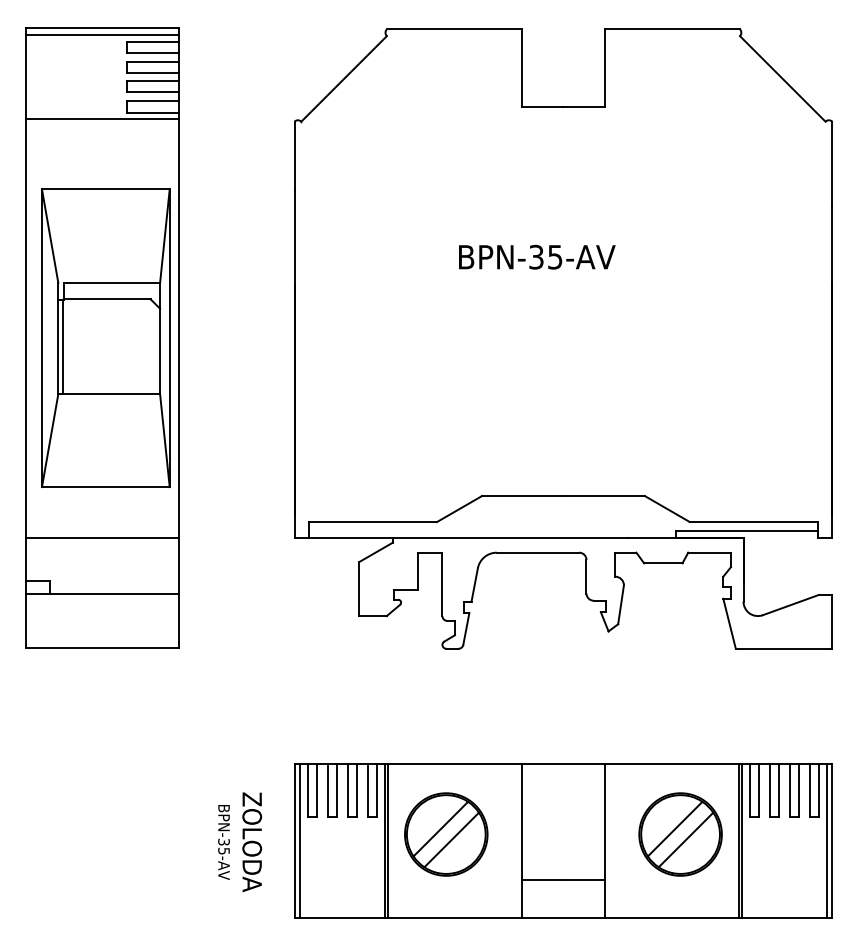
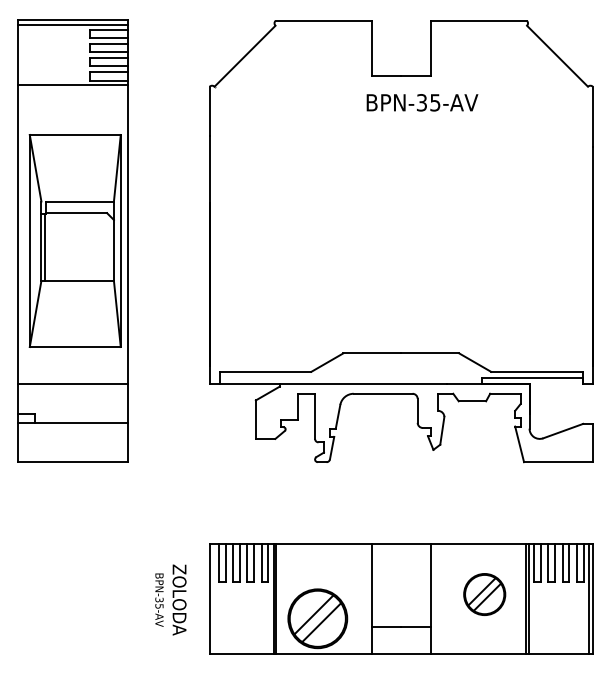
text: (537, 256) -> (422, 102), moved
part: (446, 834) -> (317, 618), moved
part: (680, 834) -> (484, 594), size x0.7
line: (299, 840) -> (213, 598), removed

